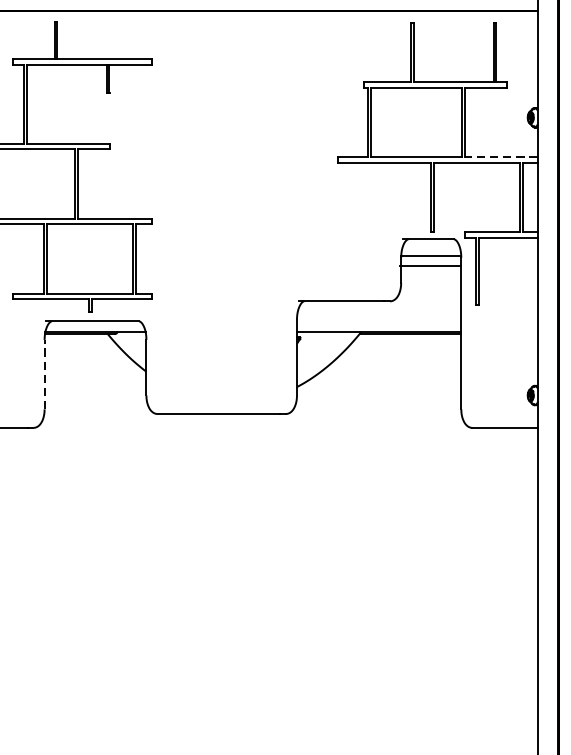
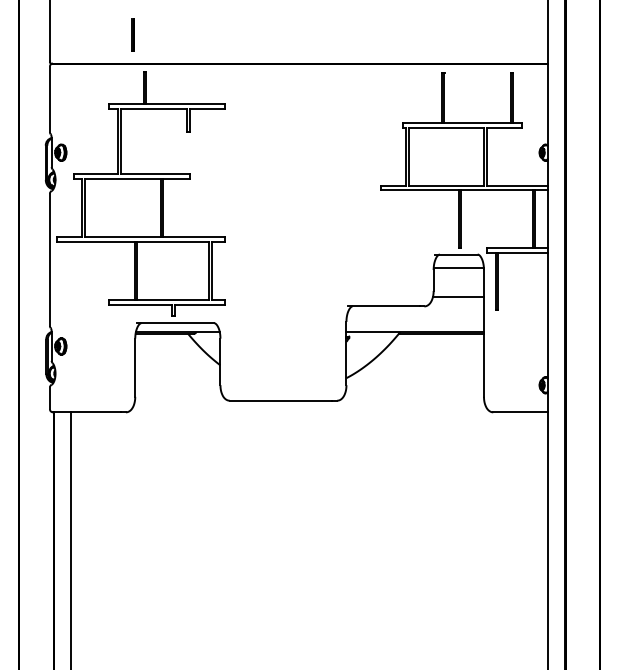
line: (501, 156) -> (517, 185), dashed -> solid
line: (429, 266) -> (457, 297), moved
line: (44, 374) -> (135, 367), dashed -> solid

